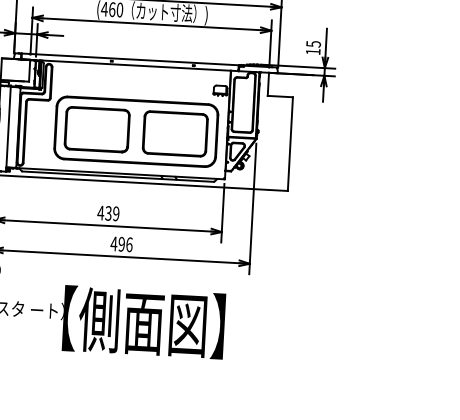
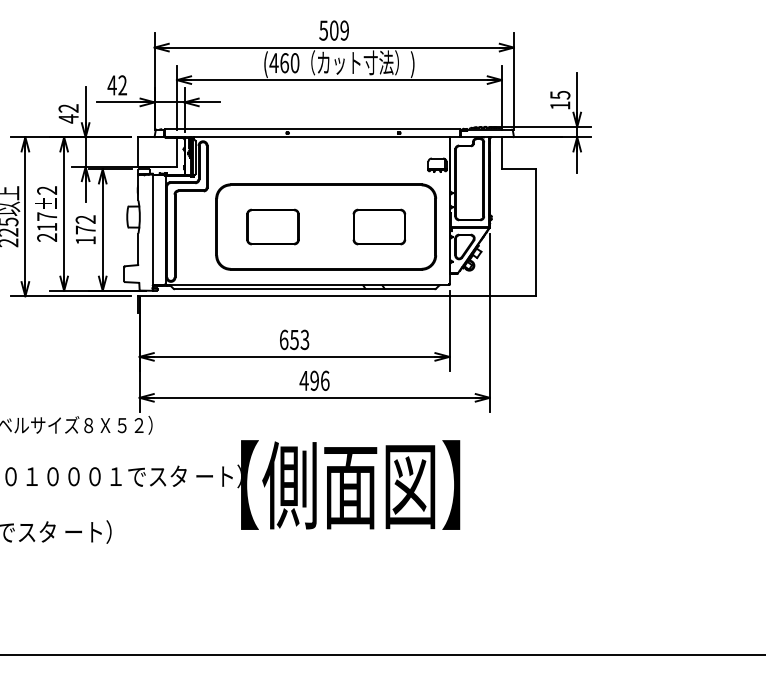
part: (96, 129) -> (272, 226), size x0.6
part: (175, 133) -> (379, 226), size x0.6
text: (108, 213) -> (294, 339), 439 -> 653

